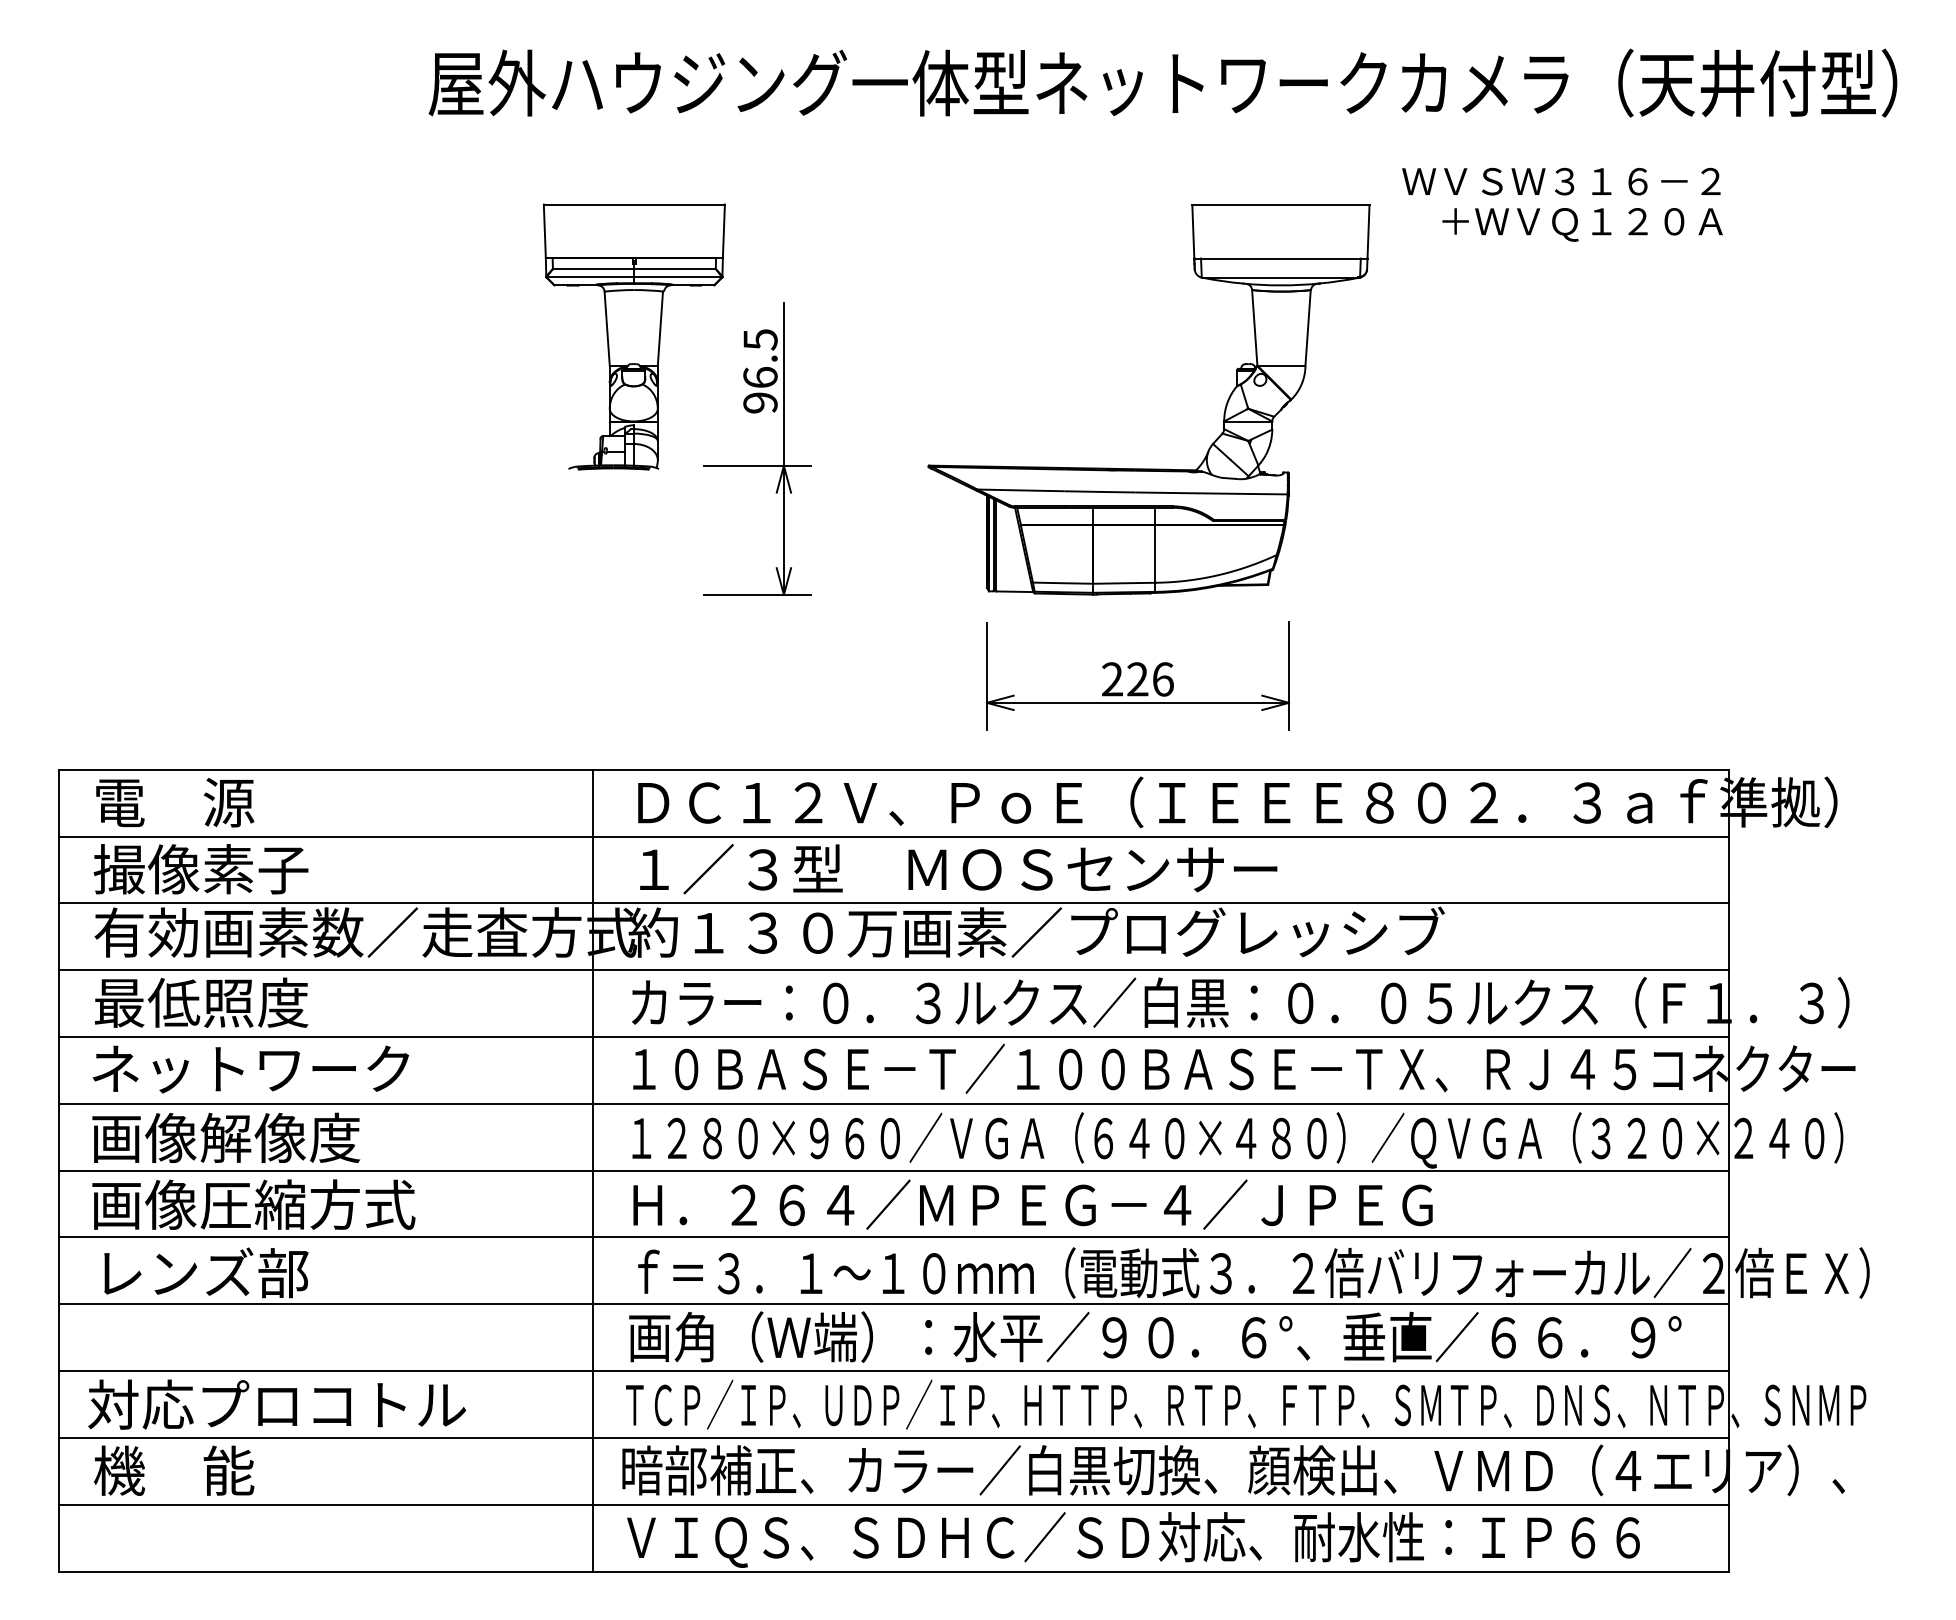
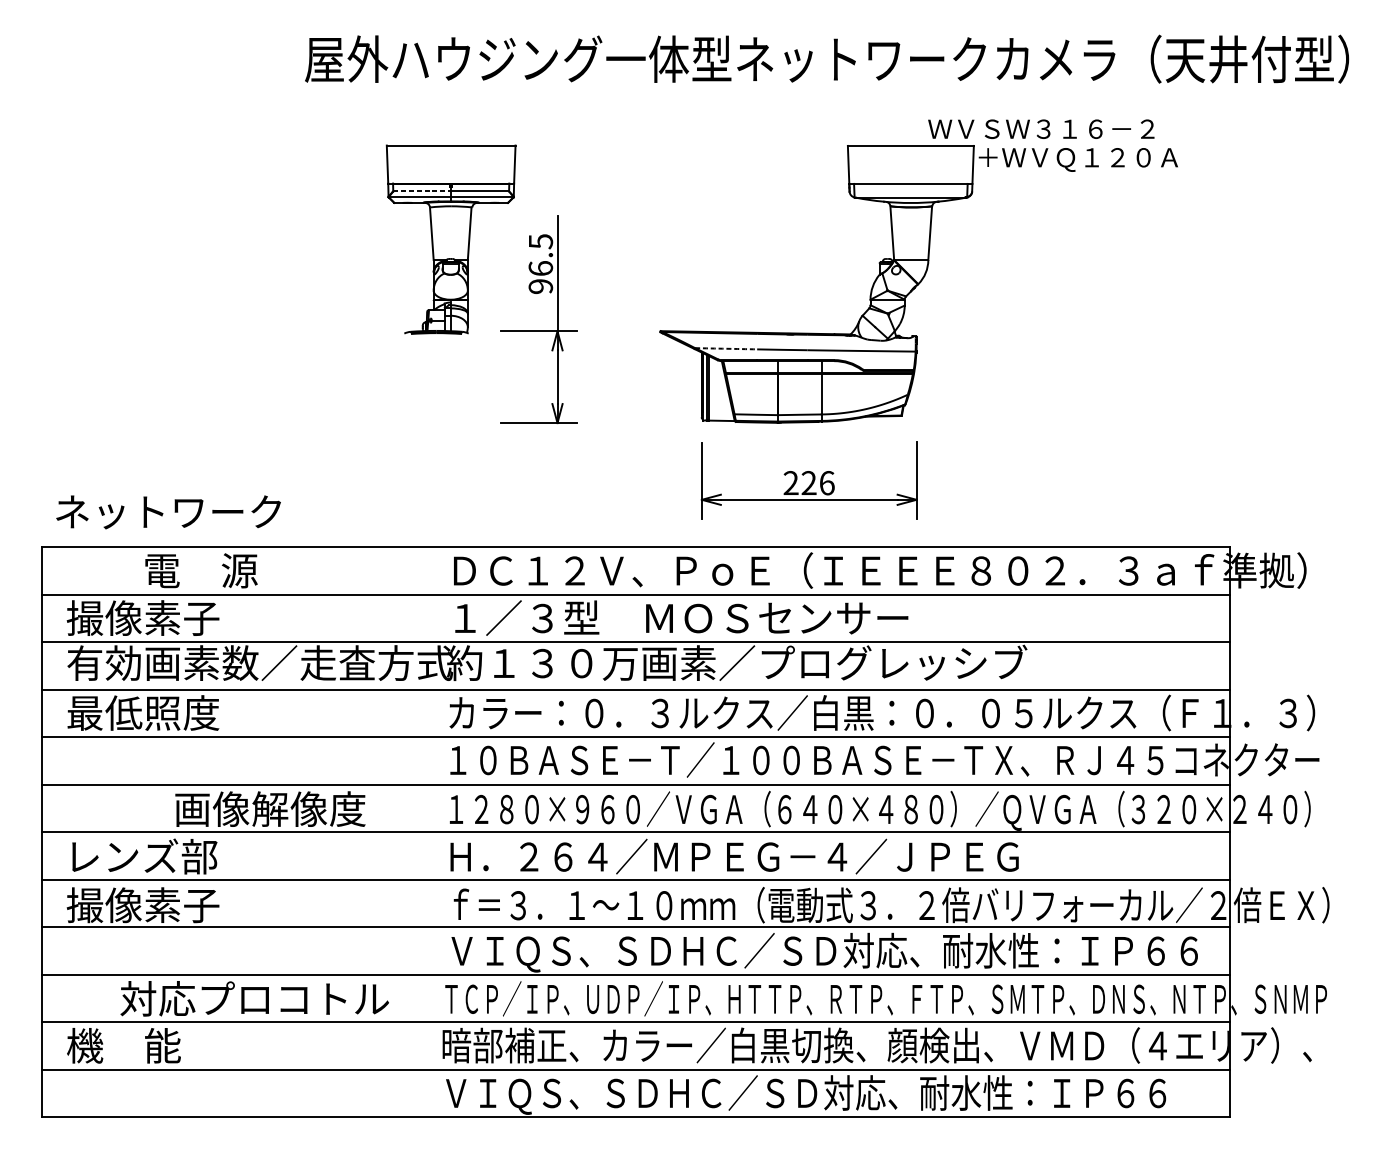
text: (1561, 181) -> (1041, 129), moved
text: (1582, 224) -> (1078, 159), moved
line: (593, 269) -> (422, 191), solid -> dashed
arc: (1021, 490) -> (726, 348), solid -> dashed
text: (175, 802) -> (201, 570), moved
text: (250, 1069) -> (168, 512), moved
text: (226, 1137) -> (270, 808), moved
line: (593, 1170) -> (422, 832), removed
text: (253, 1204) -> (180, 856), 画像圧縮方式 -> レンズ部
text: (200, 1272) -> (142, 904), レンズ部 -> 撮像素子
text: (1156, 1339) -> (822, 952), 画角（Ｗ端）：水平／９０．６°、垂直／６６．９° -> ＶＩＱＳ、ＳＤＨＣ／ＳＤ対応、耐水性：ＩＰ６６
text: (277, 1404) -> (255, 998), moved

